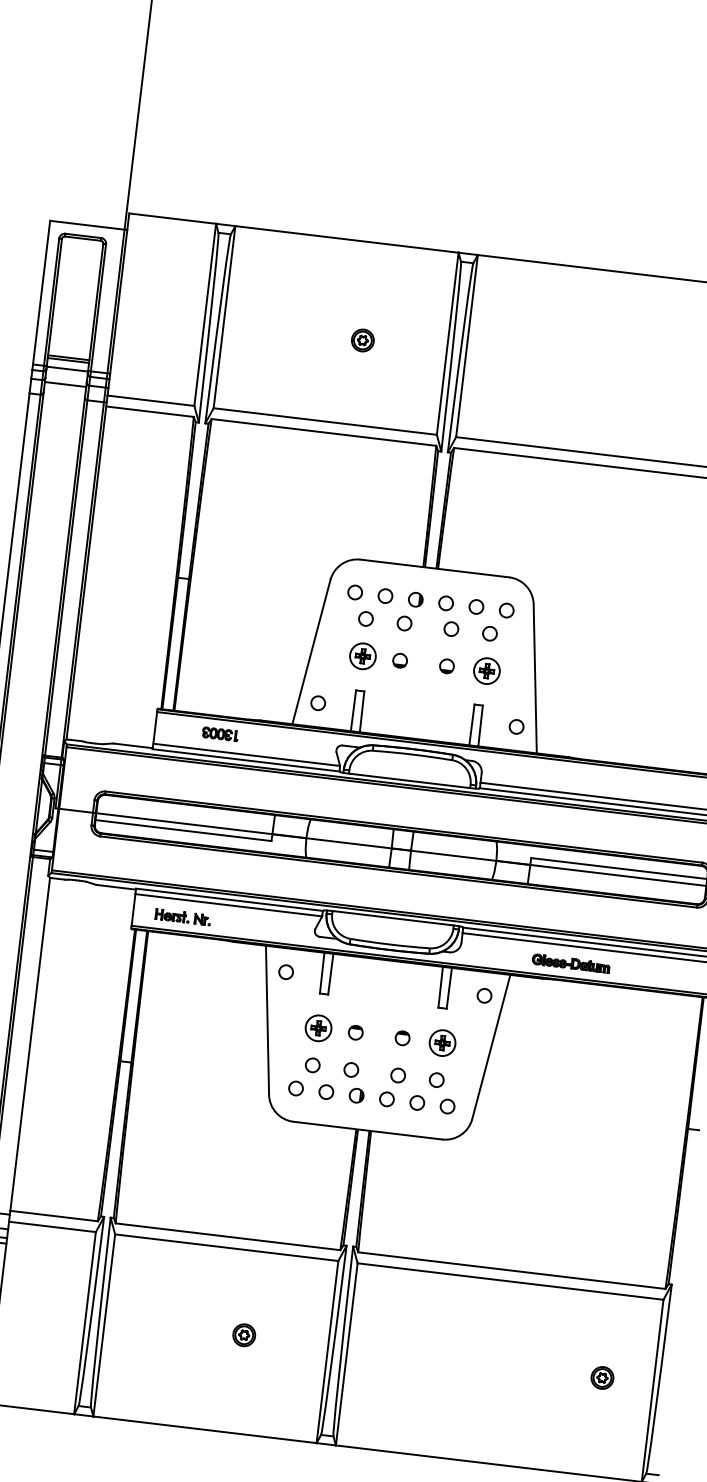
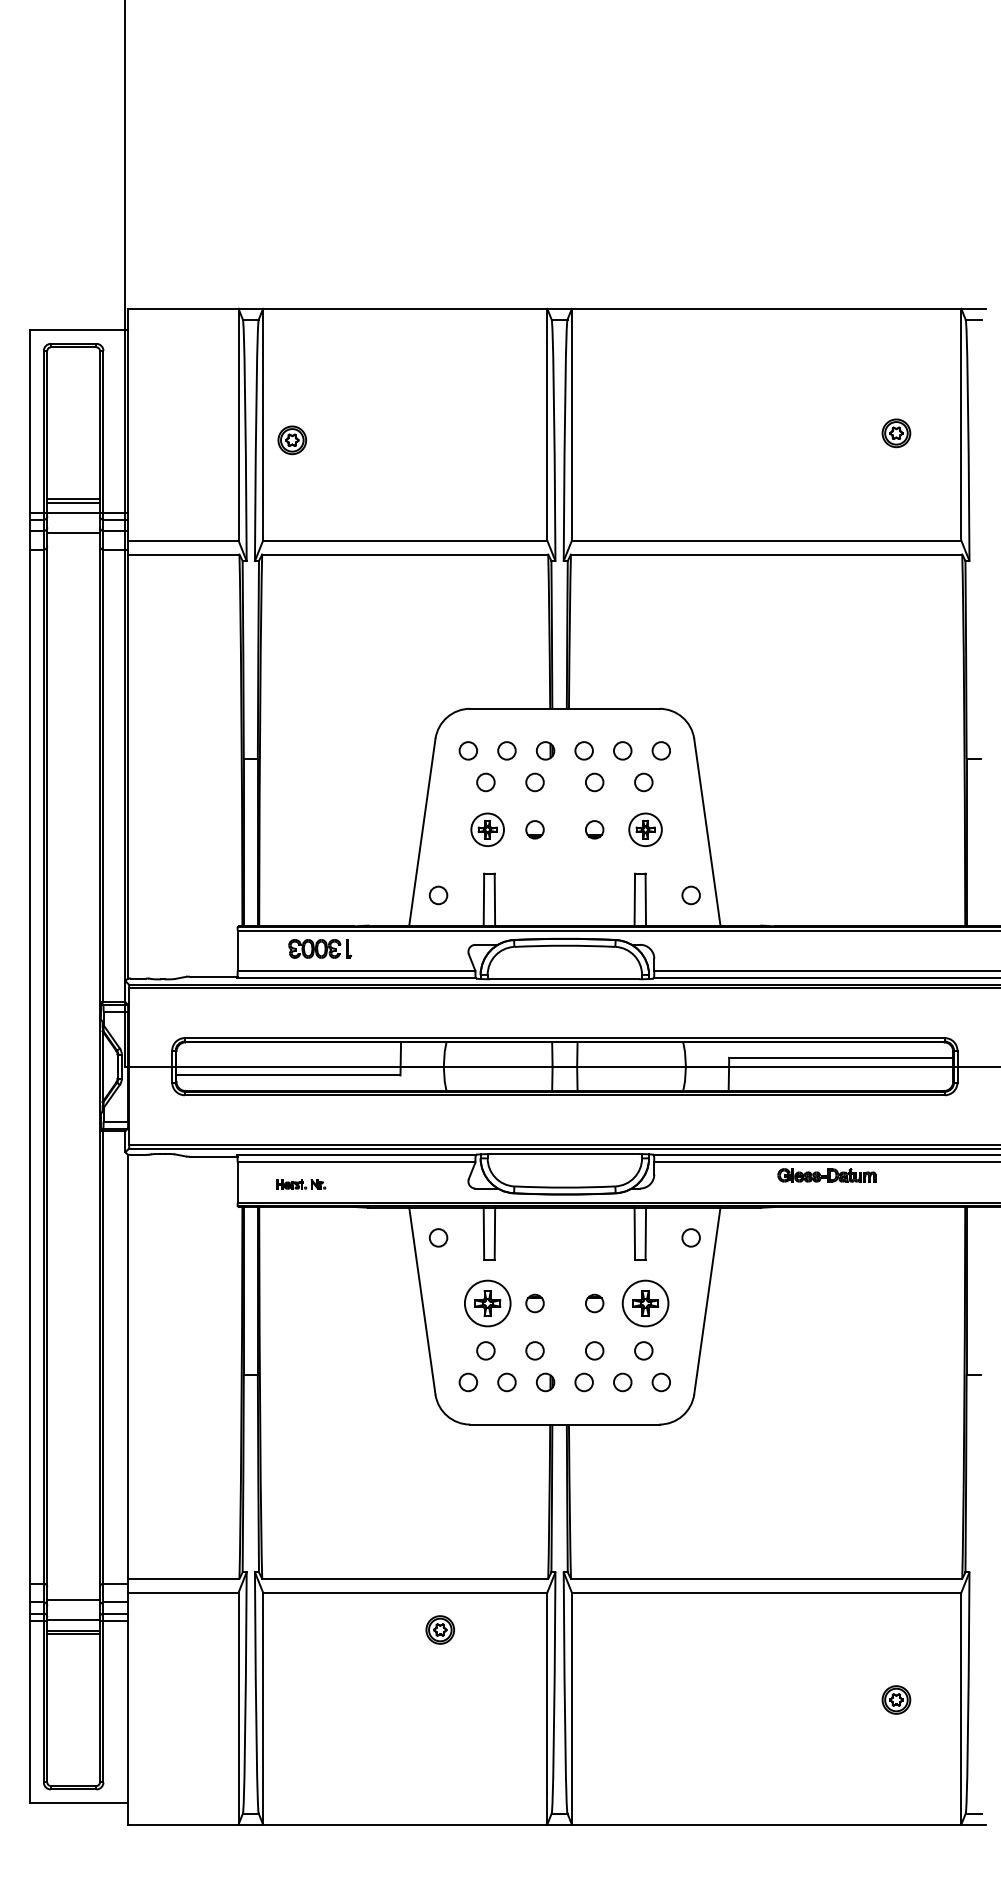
part: (363, 340) -> (292, 440), moved
part: (220, 733) -> (320, 948), size x1.4
part: (182, 917) -> (300, 1184), size x0.7
part: (570, 963) -> (826, 1175), moved
part: (318, 1028) -> (487, 1303), size x1.4
part: (442, 1043) -> (645, 1303), size x1.4
part: (244, 1334) -> (440, 1629), moved

